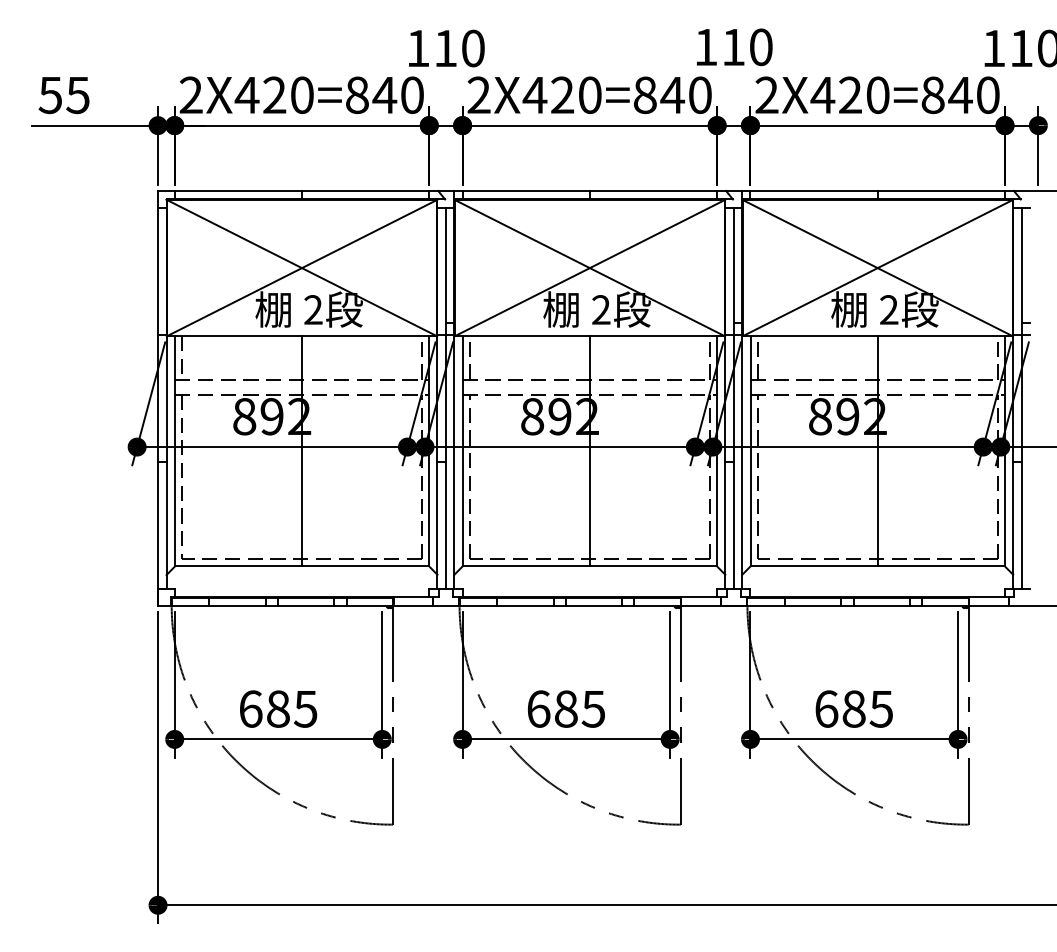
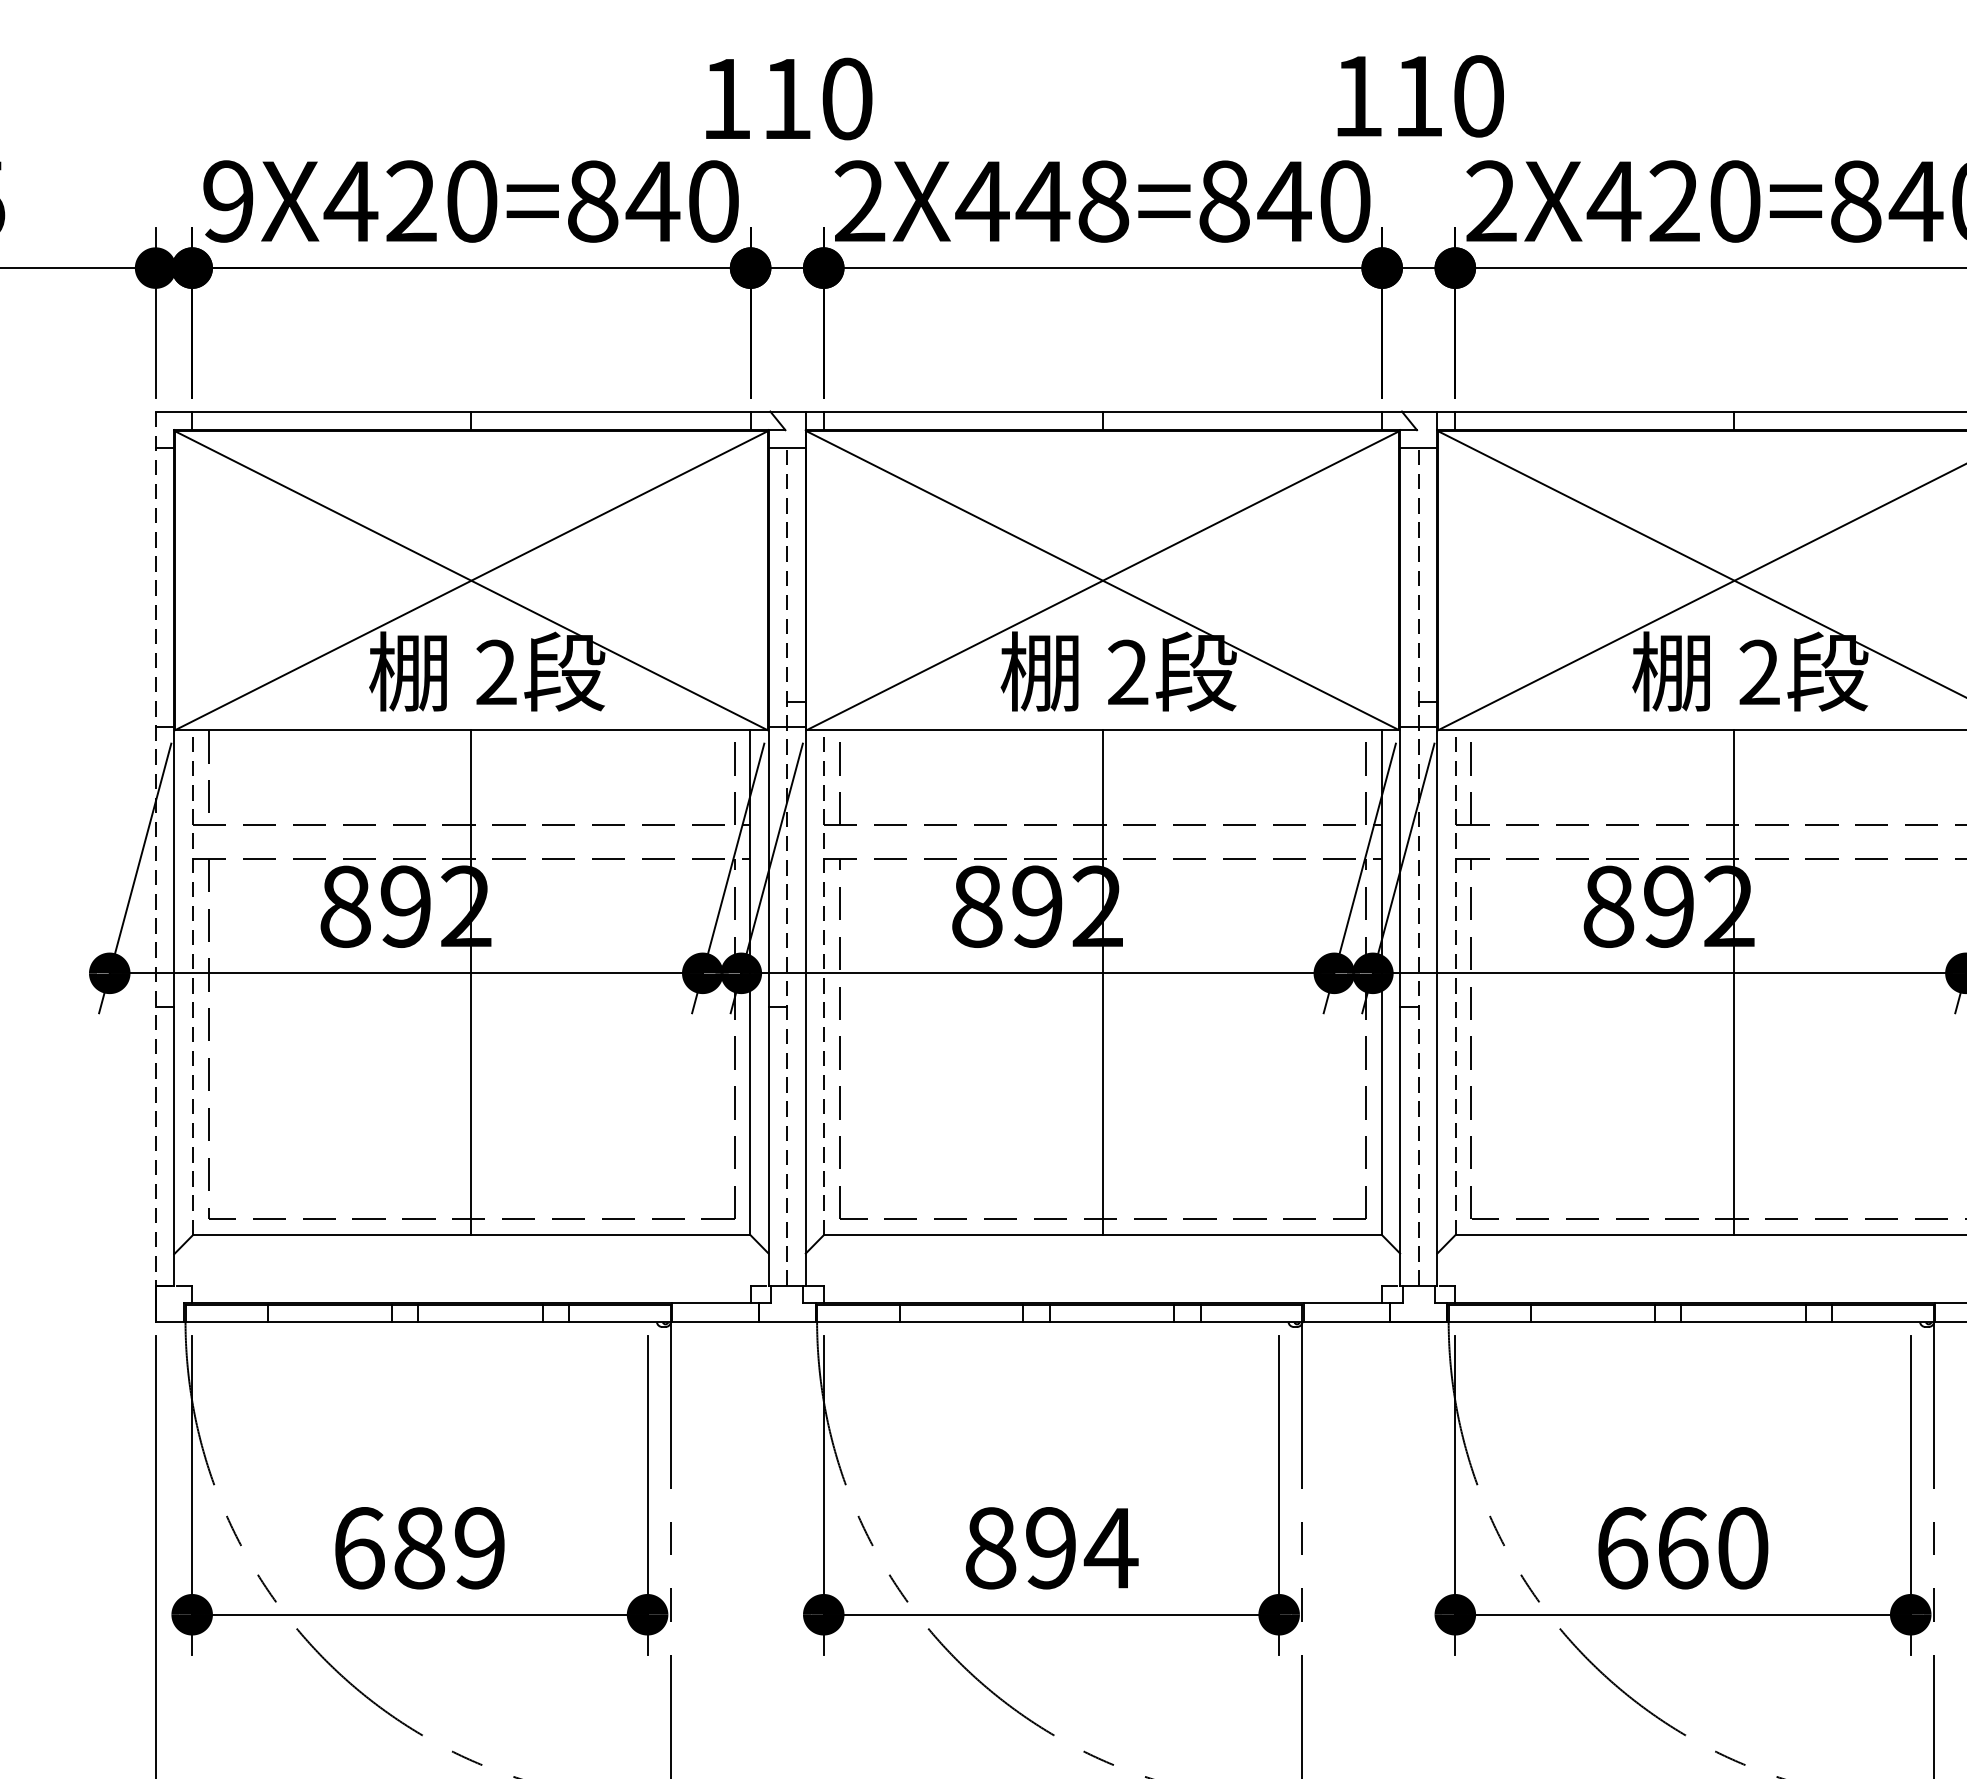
text: (575, 94) -> (1071, 199), 2X420=840 -> 2X448=840
text: (190, 95) -> (226, 202), 2X420=840 -> 9X420=840
line: (158, 398) -> (156, 866), solid -> dashed
line: (445, 398) -> (786, 866), solid -> dashed
line: (733, 398) -> (1418, 866), solid -> dashed
line: (175, 451) -> (193, 983), solid -> dashed
line: (462, 451) -> (823, 983), solid -> dashed
line: (750, 451) -> (1455, 983), solid -> dashed
text: (305, 708) -> (479, 1546), 685 -> 689
text: (566, 708) -> (1051, 1546), 685 -> 894
text: (867, 708) -> (1712, 1546), 685 -> 660

